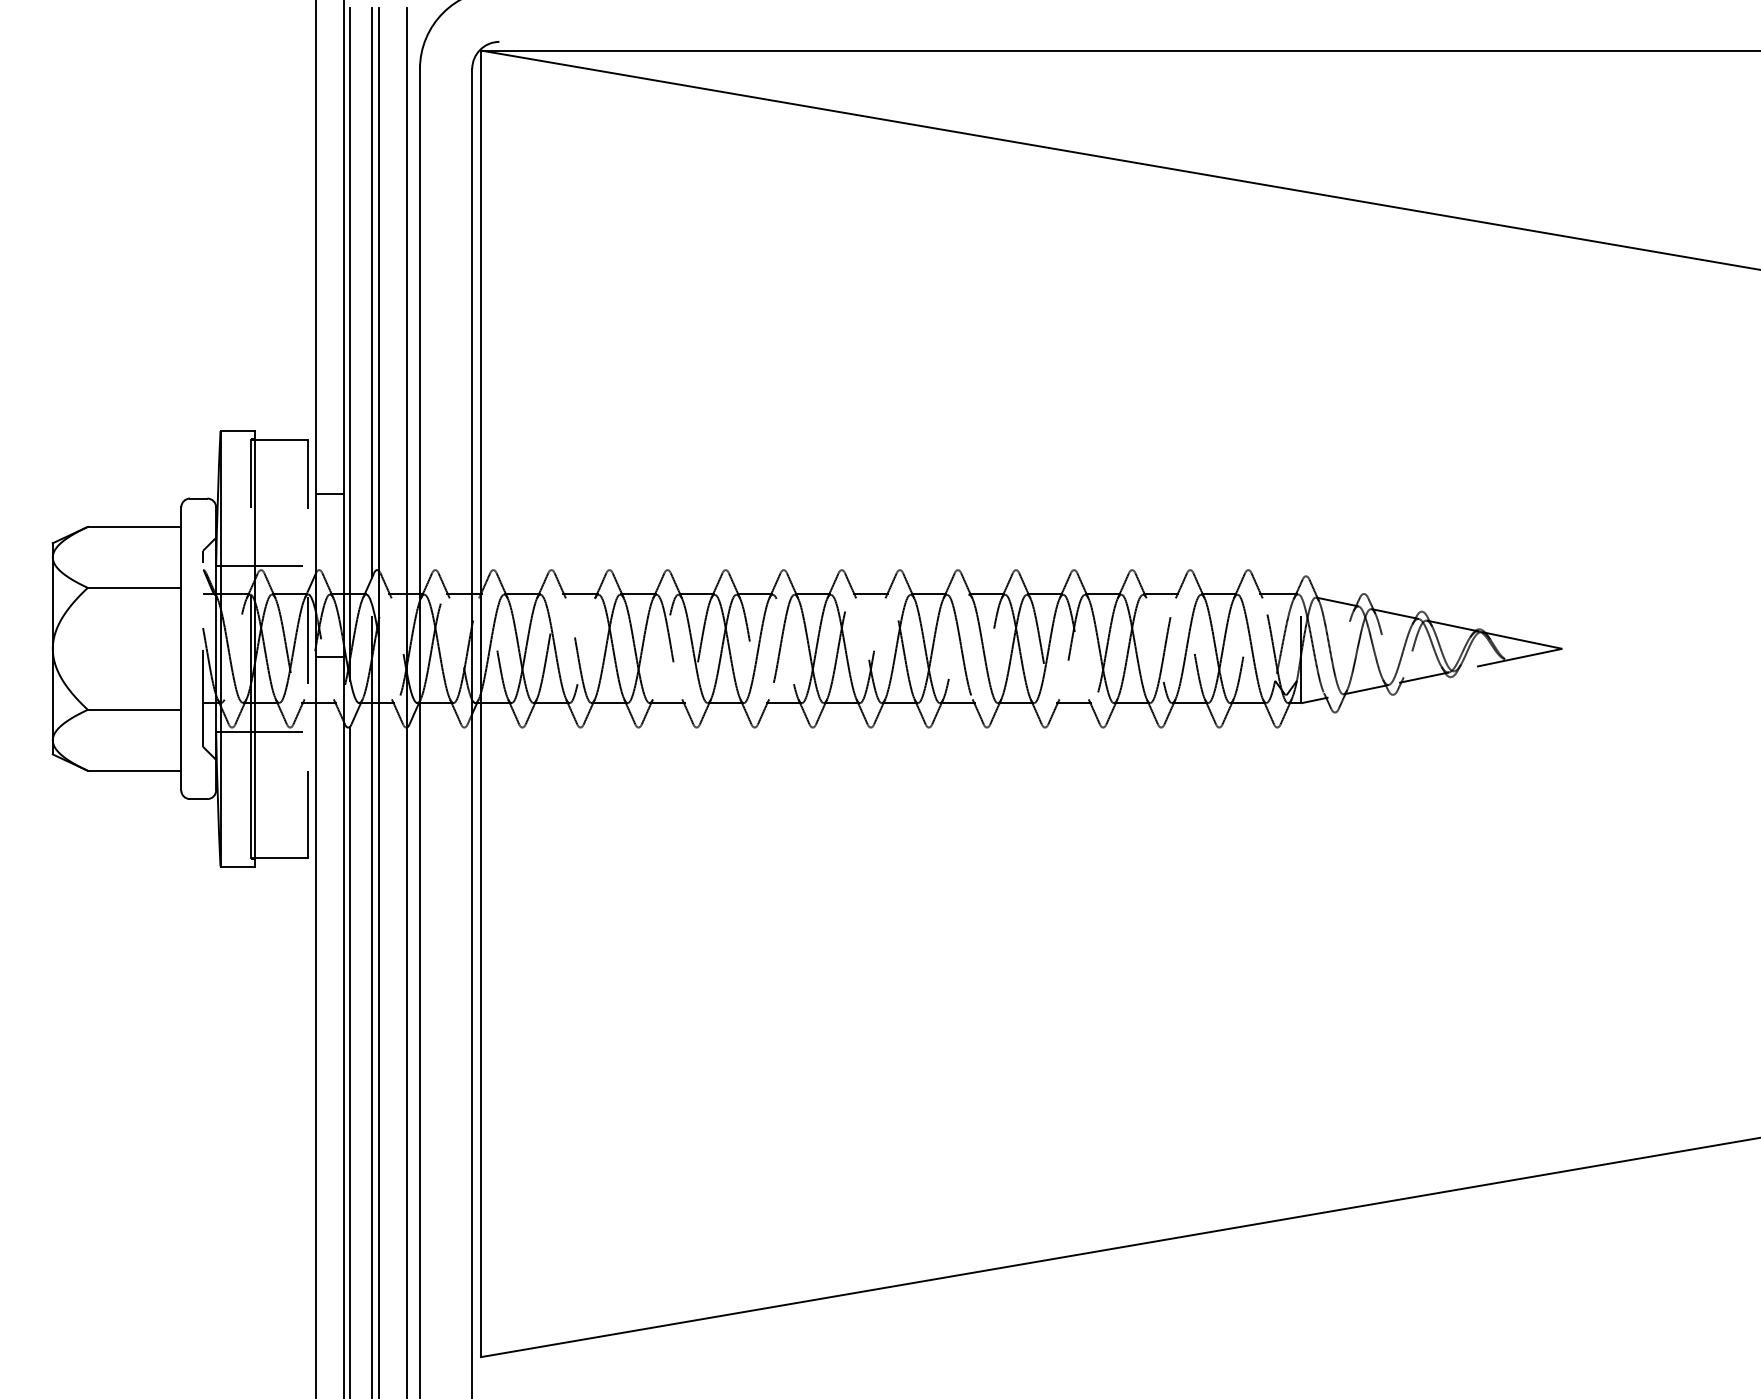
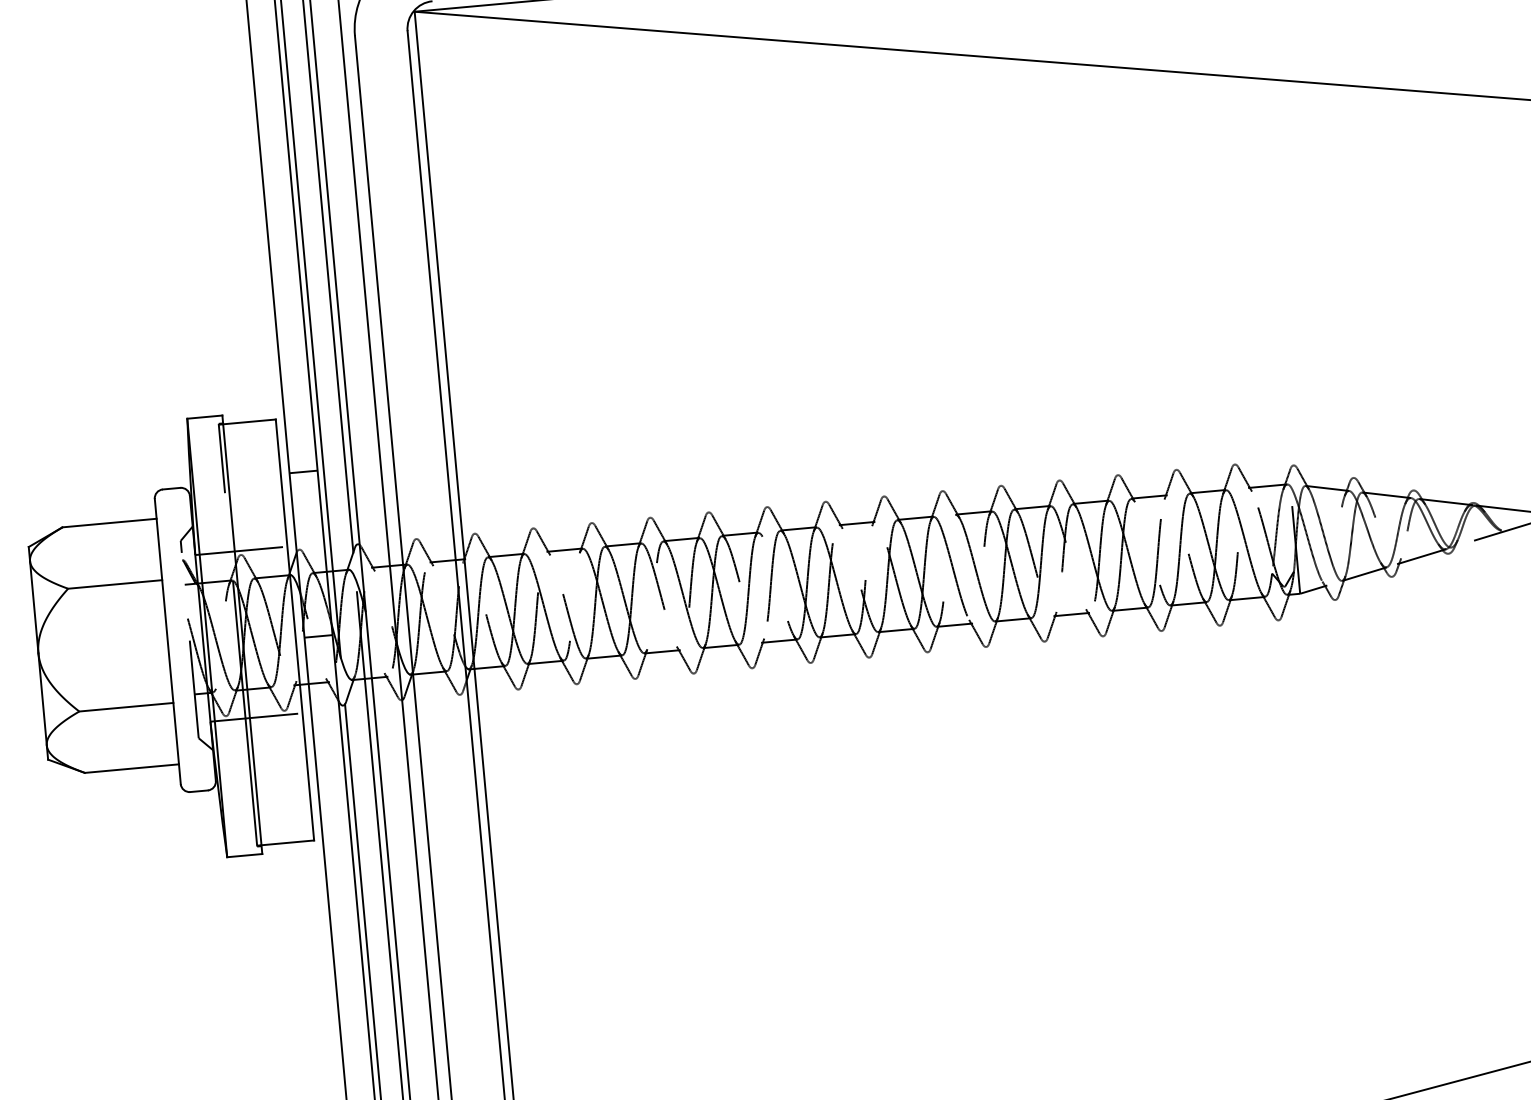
line: (307, 648) -> (294, 629), dashed -> solid

